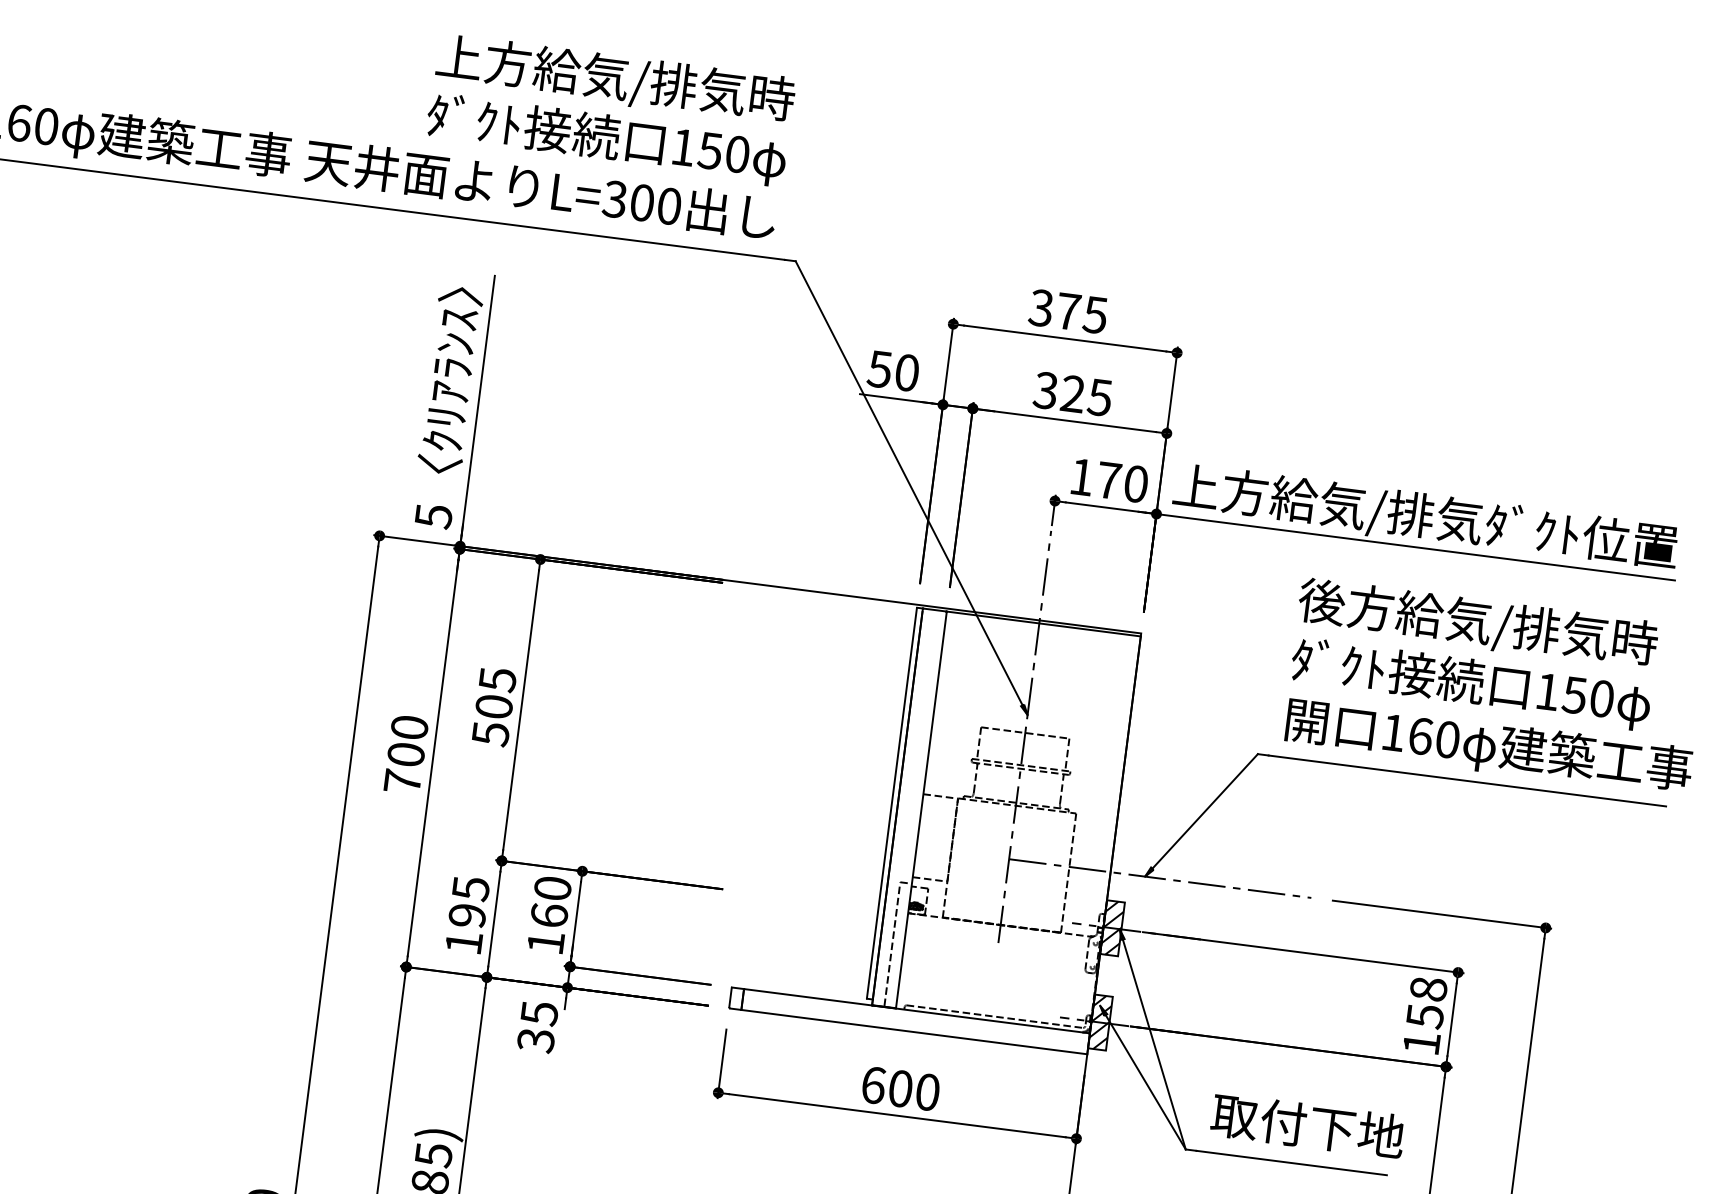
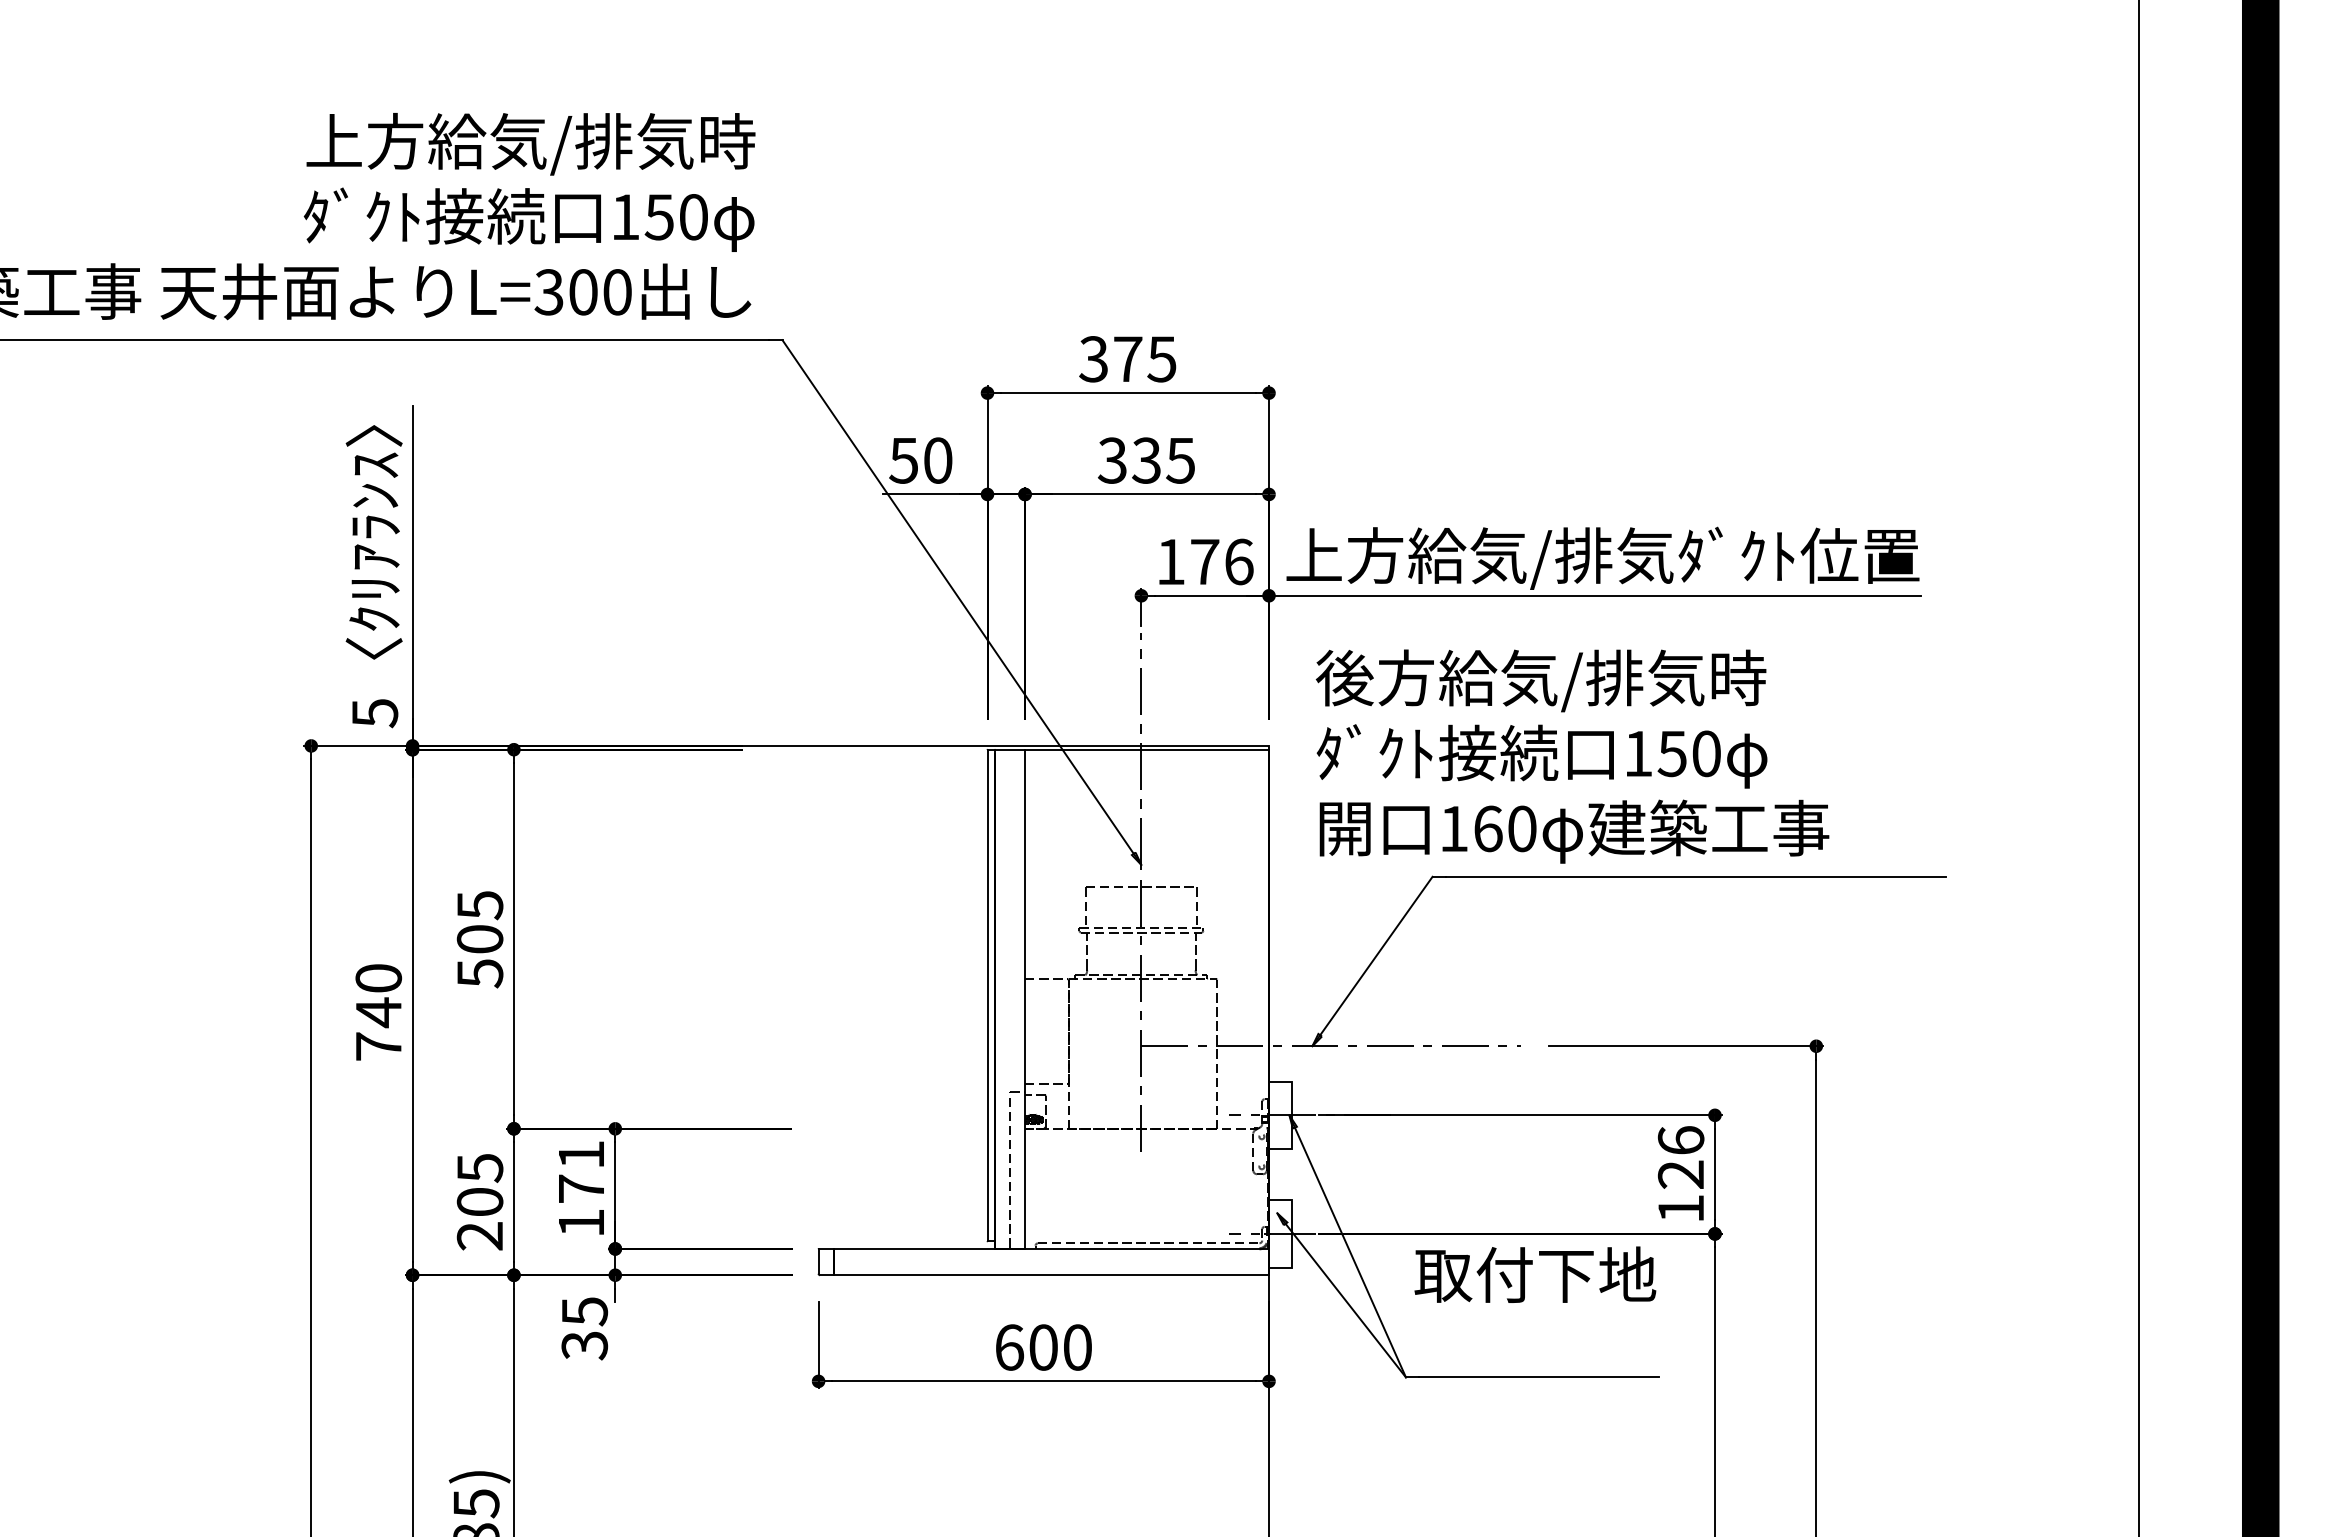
text: (1072, 393) -> (1146, 460), 325 -> 335
text: (1136, 483) -> (1239, 561), 170 -> 176
text: (1495, 687) -> (1572, 756), moved
text: (405, 754) -> (378, 1012), 700 -> 740
text: (551, 901) -> (581, 1171), 160 -> 171
hatch: (1112, 928) -> (1280, 1115), removed
text: (465, 929) -> (479, 1219), 195 -> 205
text: (1426, 1002) -> (1680, 1157), 158 -> 126
hatch: (1100, 1022) -> (1280, 1233), removed
text: (1308, 1125) -> (1535, 1274), moved

